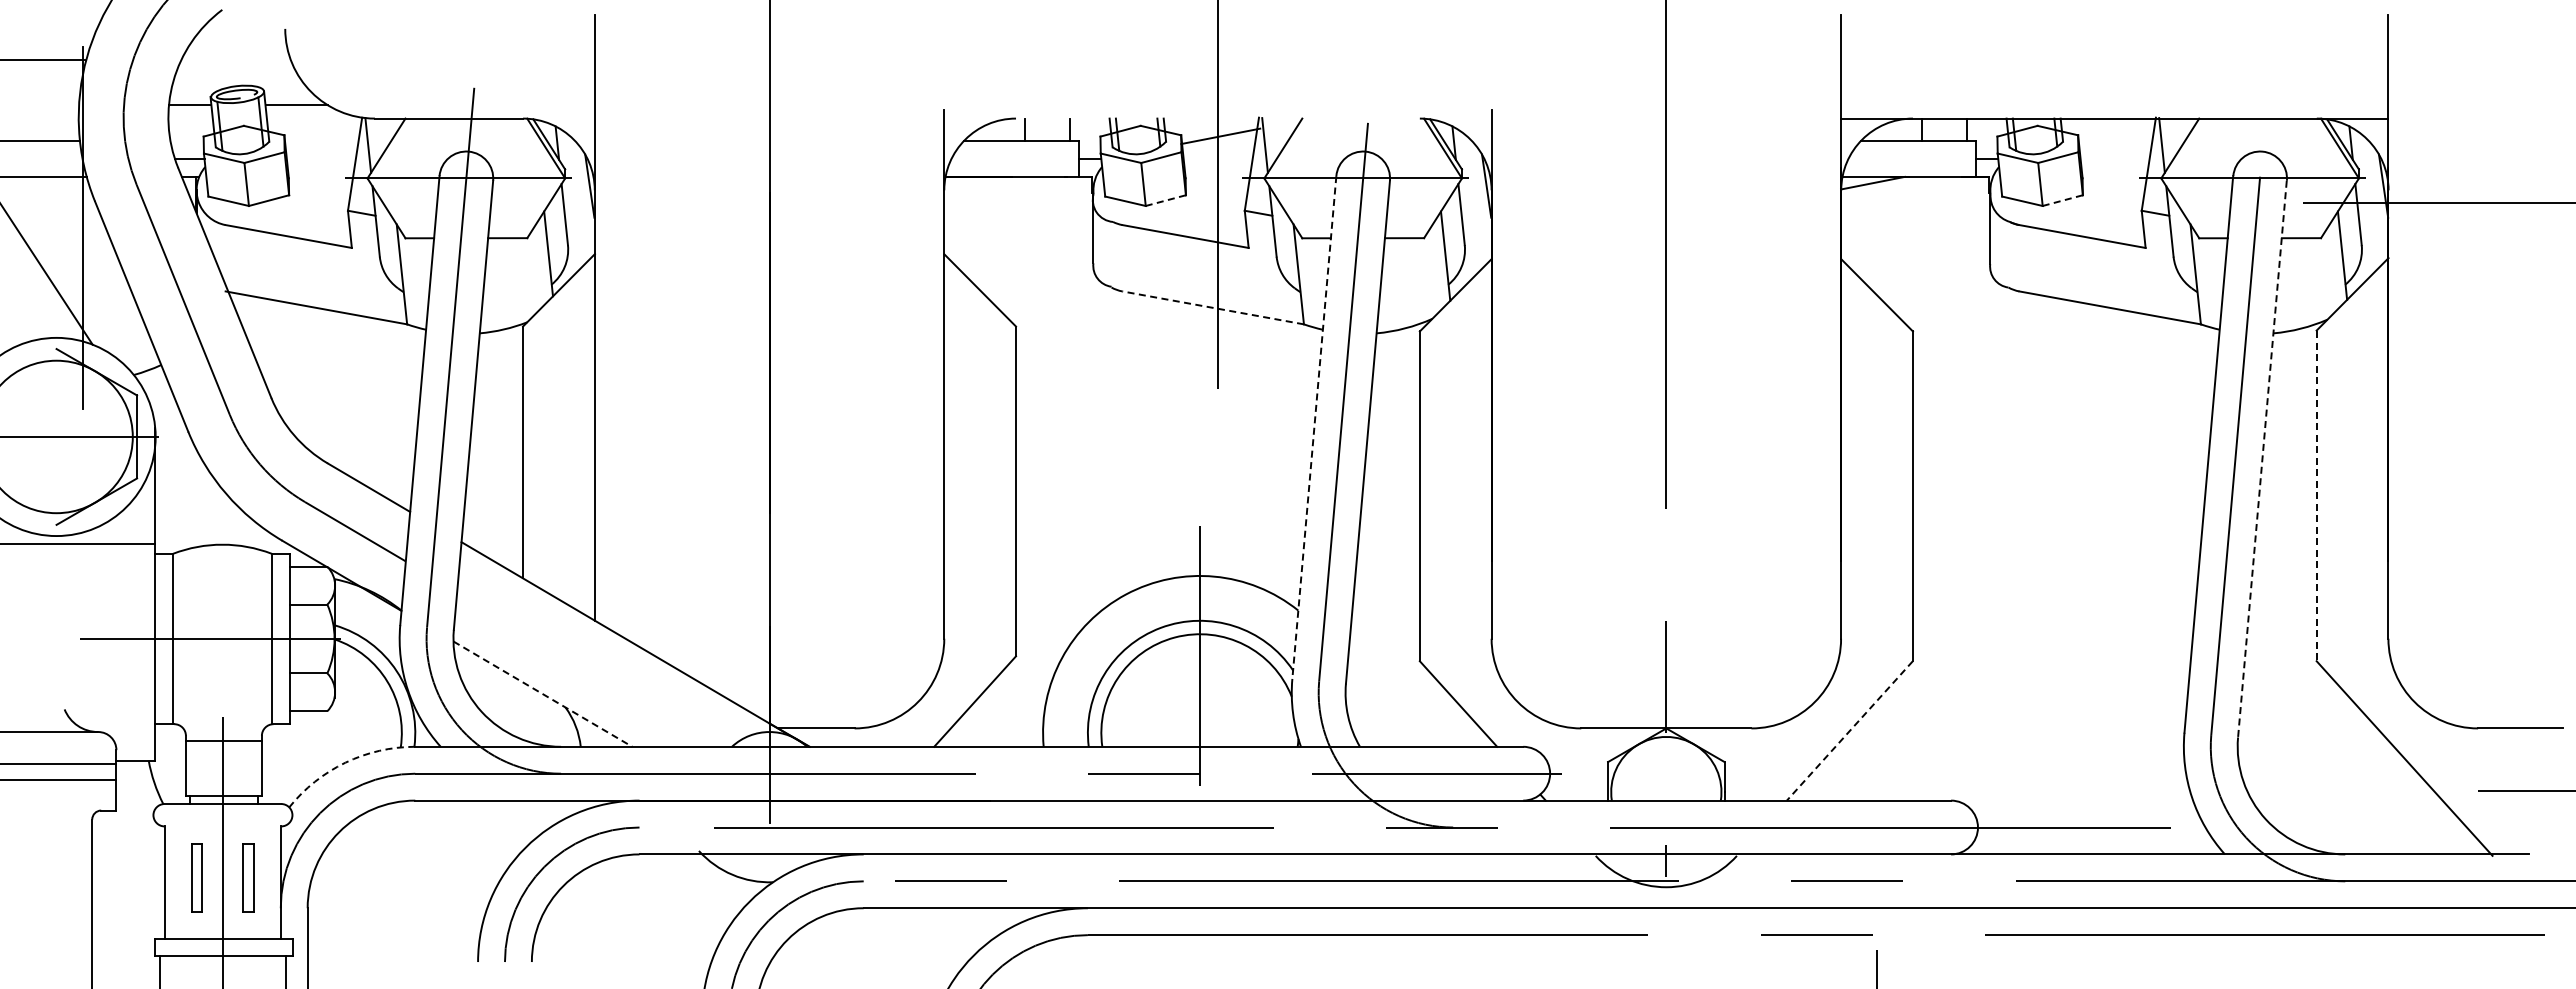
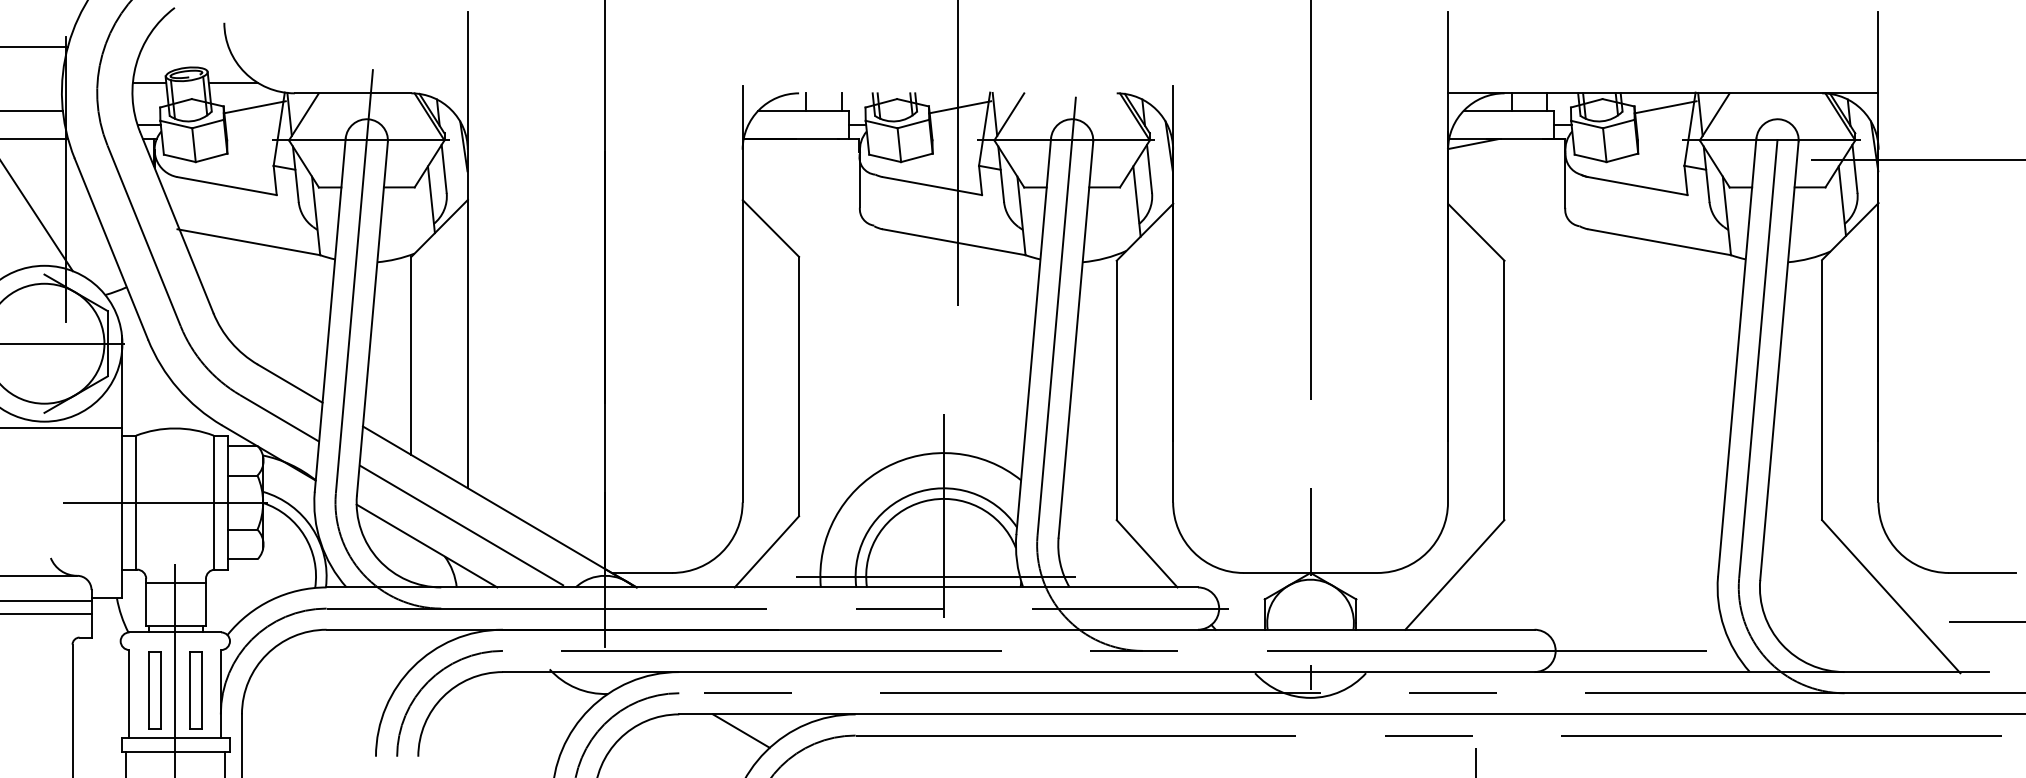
line: (323, 136) -> (254, 107), added
line: (2117, 136) -> (1665, 107), added
line: (1165, 200) -> (916, 157), dashed -> solid
line: (2062, 200) -> (1622, 157), dashed -> solid
line: (1212, 307) -> (953, 241), dashed -> solid
line: (1314, 428) -> (1033, 337), dashed -> solid
line: (2262, 459) -> (1779, 361), dashed -> solid
line: (2316, 496) -> (1821, 390), dashed -> solid
line: (587, 667) -> (462, 525), added
line: (542, 694) -> (426, 546), dashed -> solid
line: (1849, 730) -> (1454, 574), dashed -> solid
line: (1190, 732) -> (936, 576), added
arc: (345, 762) -> (271, 599), dashed -> solid
part: (196, 877) -> (154, 690), size x1.43
part: (248, 877) -> (195, 690), size x1.43
line: (942, 929) -> (741, 731), added

